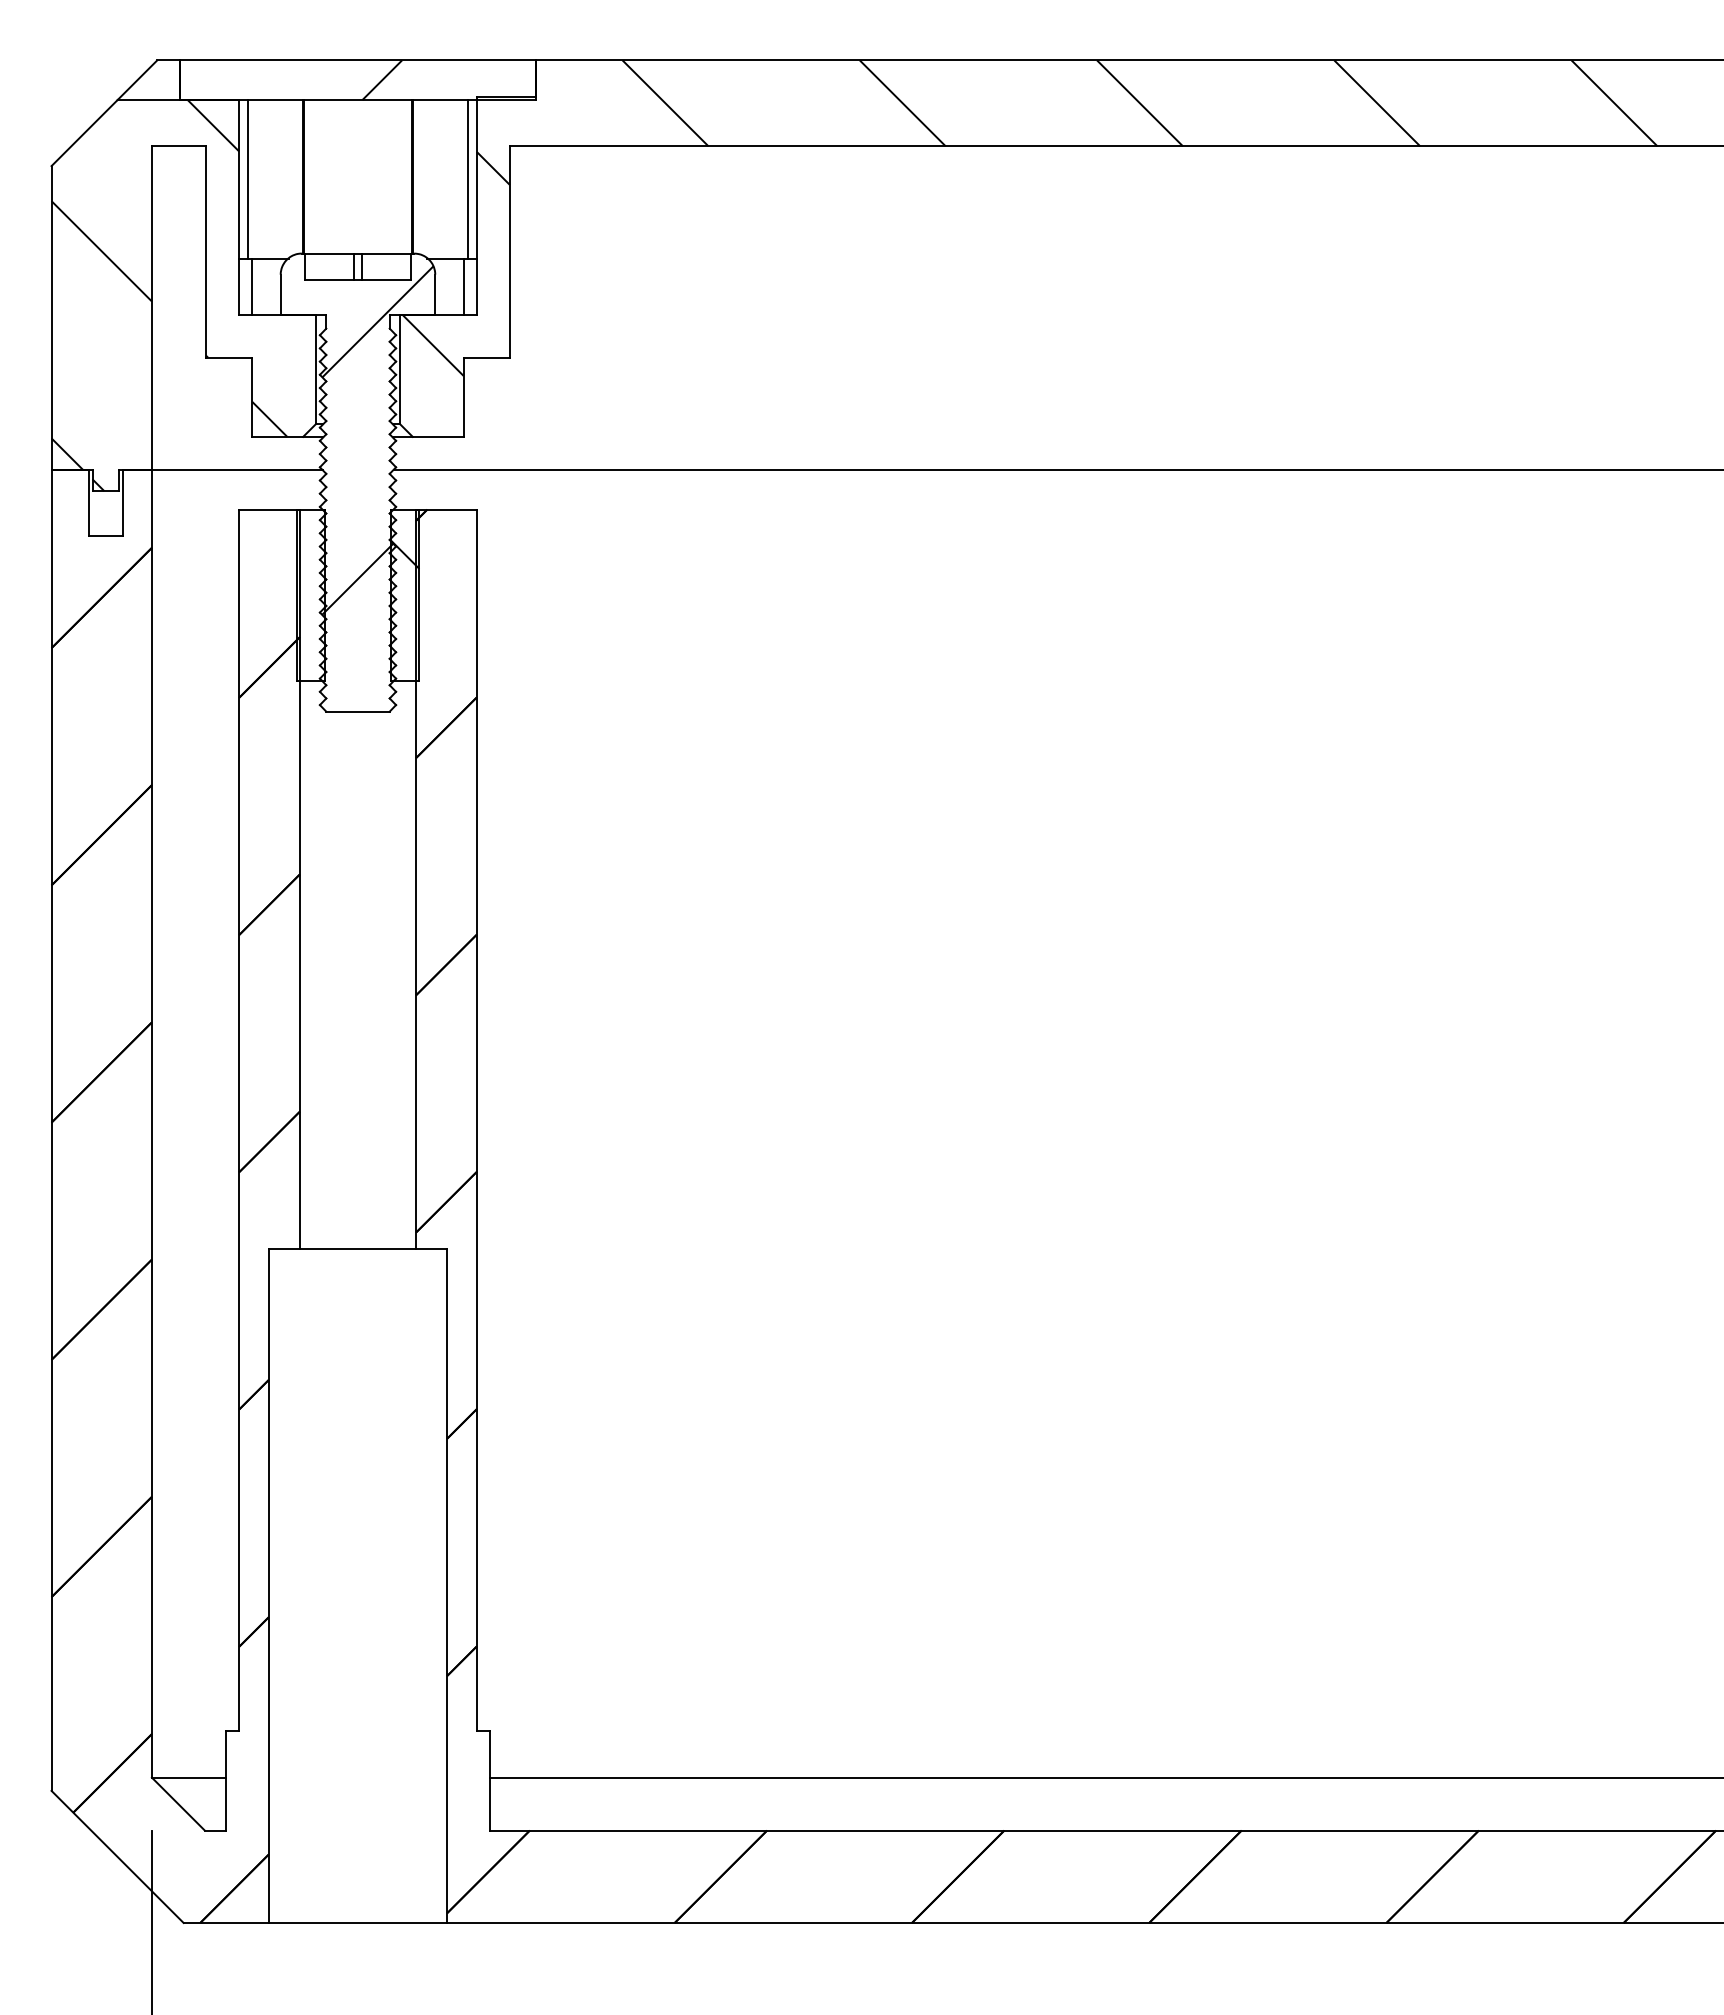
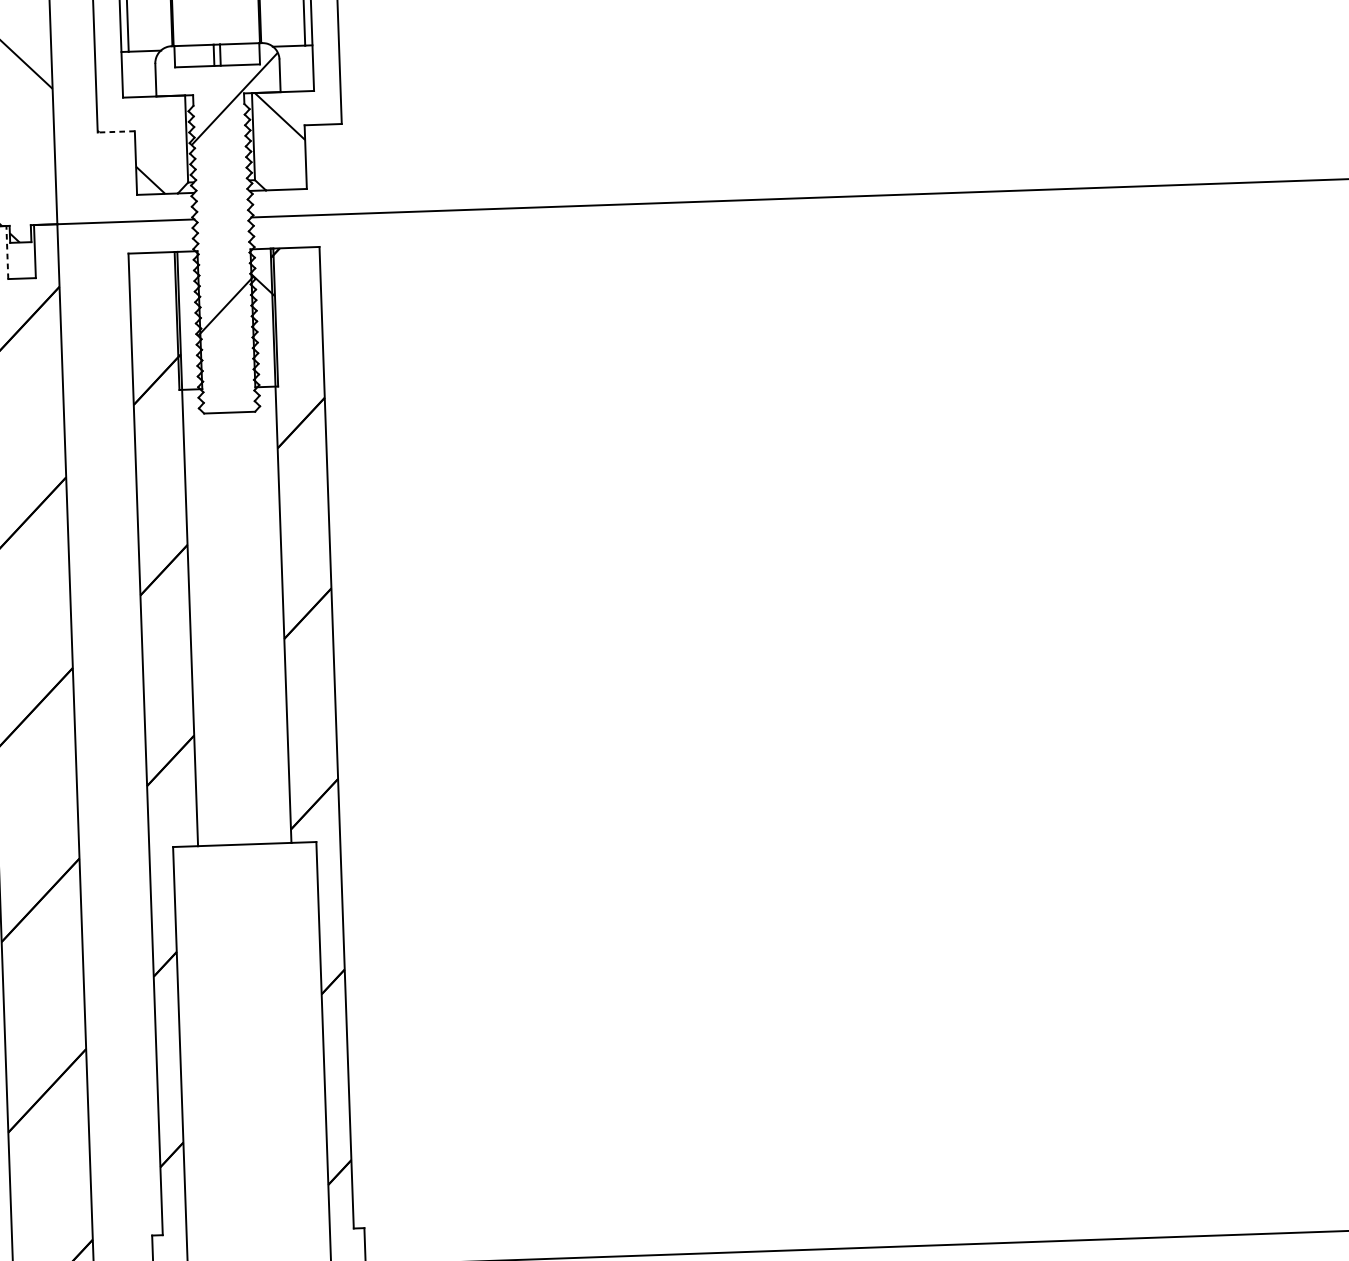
line: (252, 286) -> (132, 74), removed
line: (463, 286) -> (302, 68), removed
line: (228, 357) -> (115, 131), solid -> dashed
line: (88, 502) -> (7, 252), solid -> dashed

